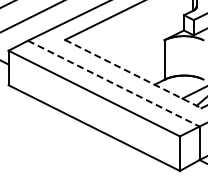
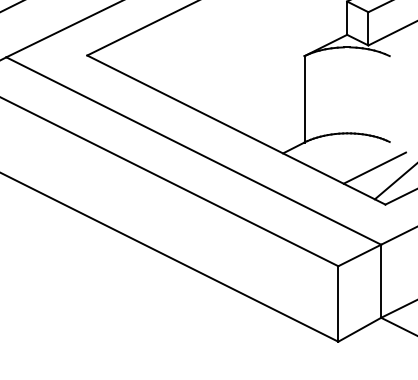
line: (133, 74) -> (236, 130), dashed -> solid
line: (113, 83) -> (193, 150), dashed -> solid

